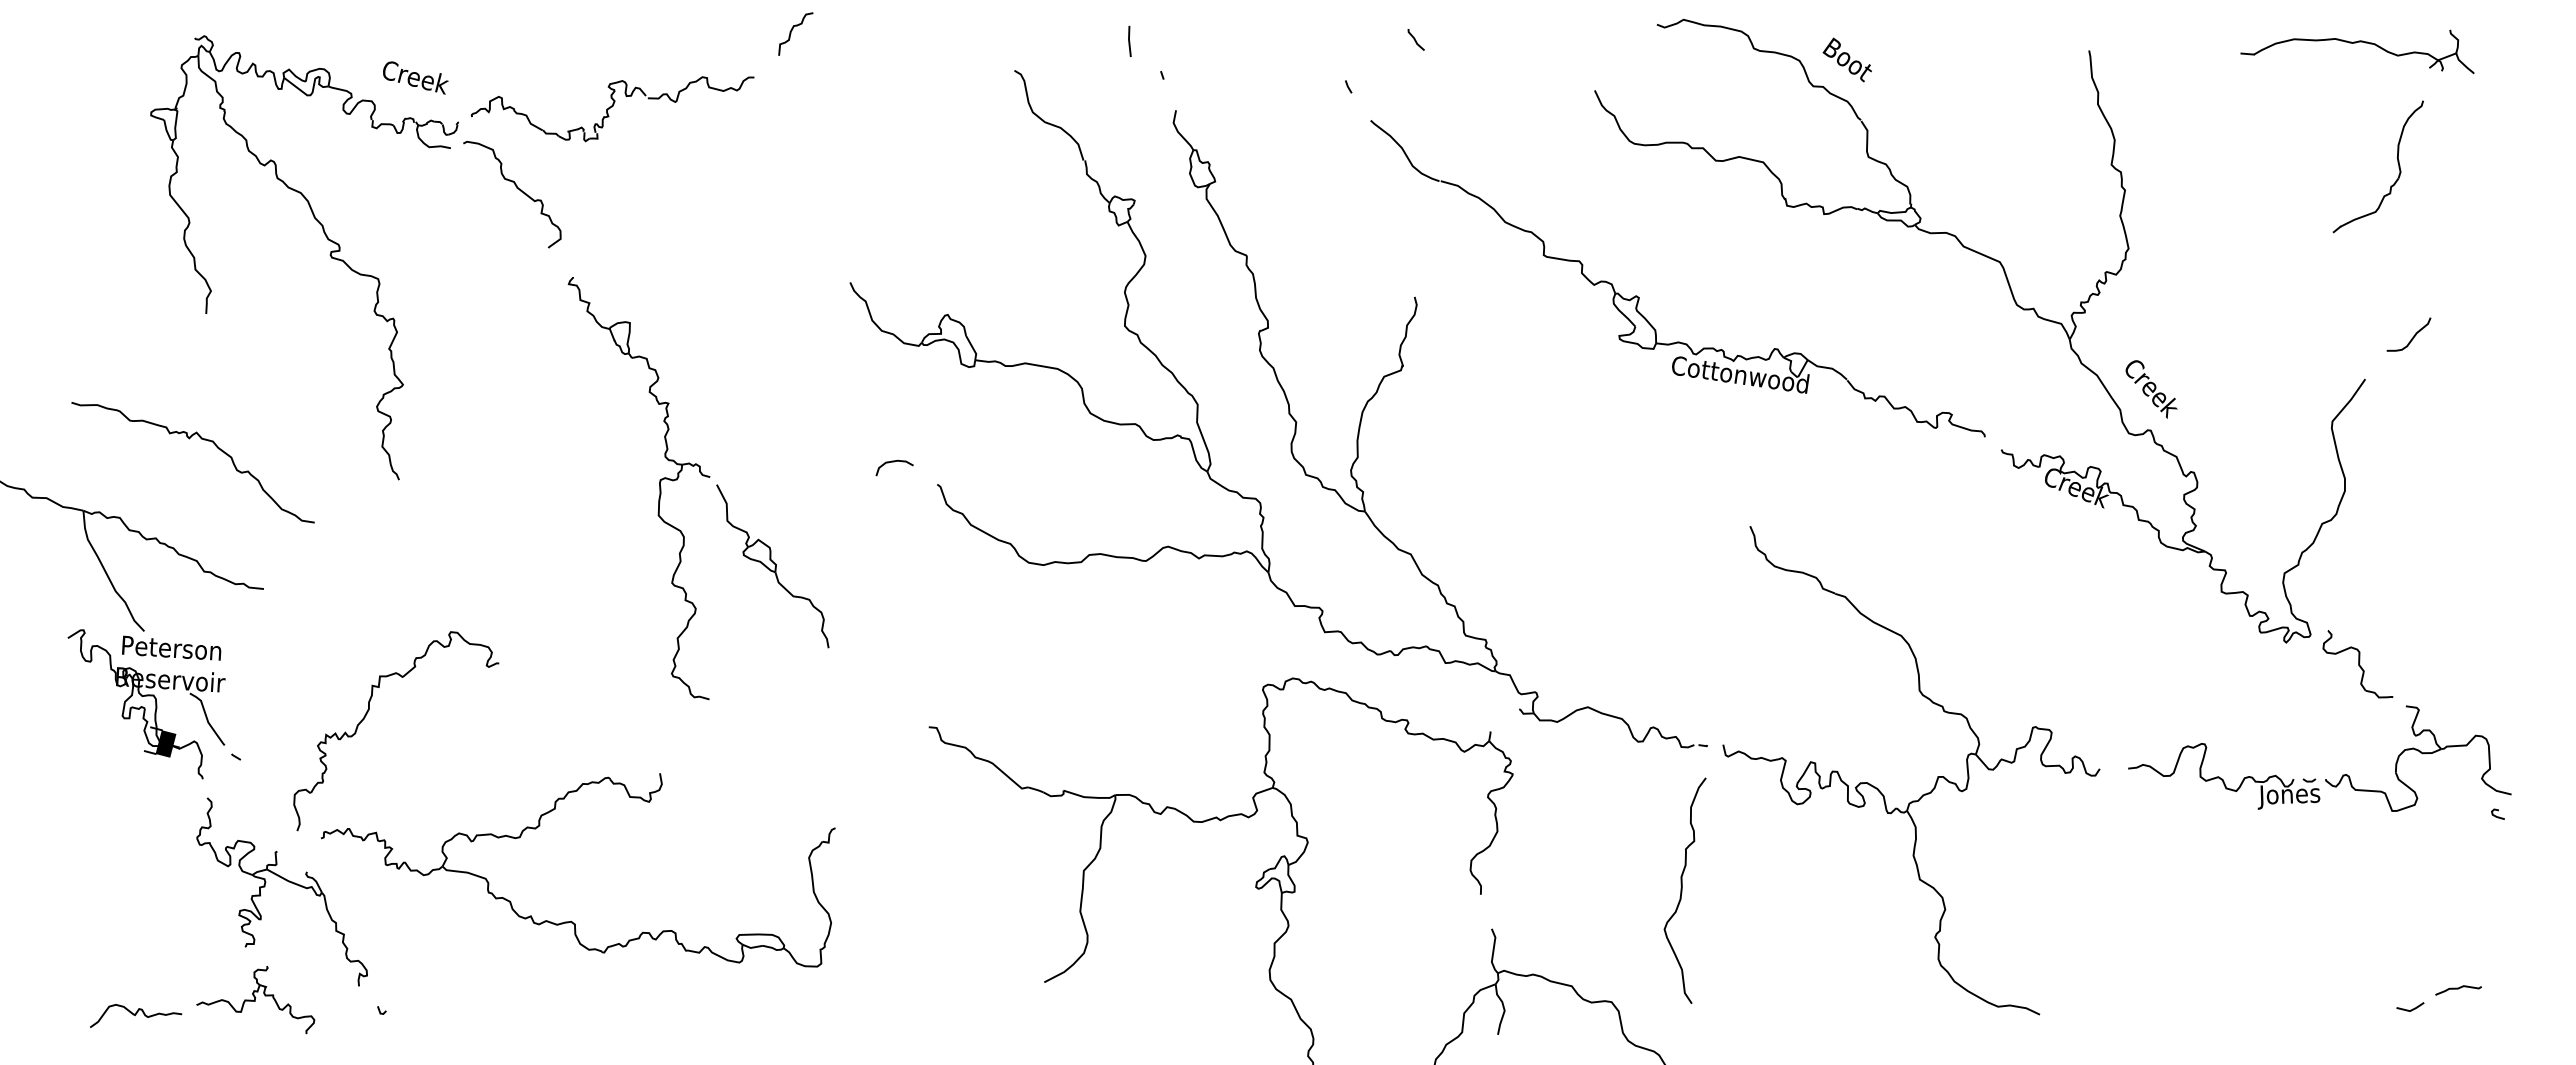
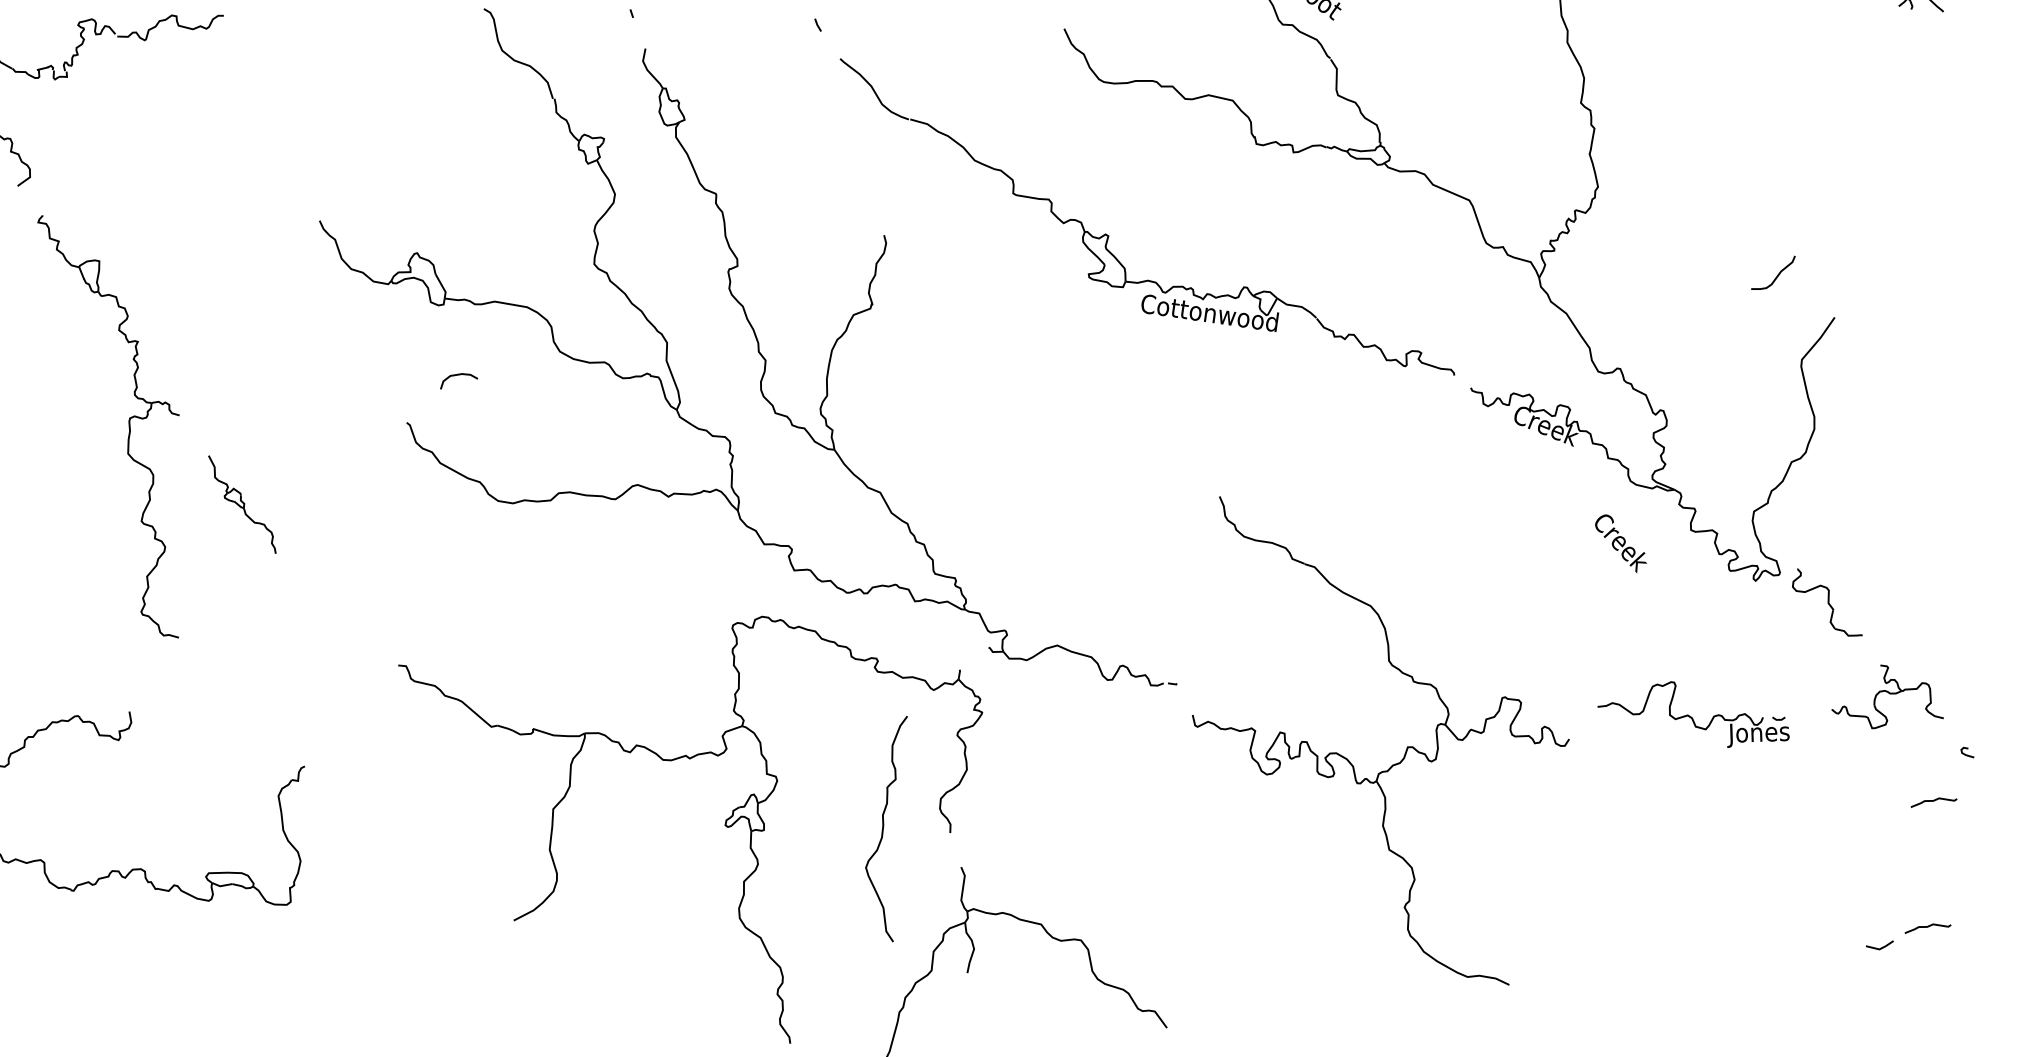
part: (2397, 162) -> (1866, 100), removed
curve: (2412, 337) -> (1776, 275), moved
text: (2151, 389) -> (1620, 543), moved
curve: (894, 462) -> (458, 375), moved
part: (772, 566) -> (241, 504), size x0.6
part: (2418, 758) -> (1887, 696), size x0.6
part: (1935, 781) -> (1404, 751), moved
curve: (2464, 863) -> (1933, 801), added
curve: (1682, 890) -> (883, 828), moved

